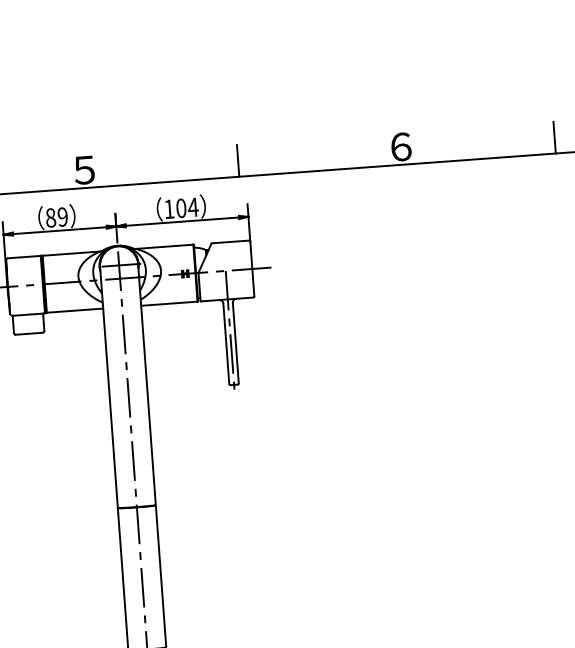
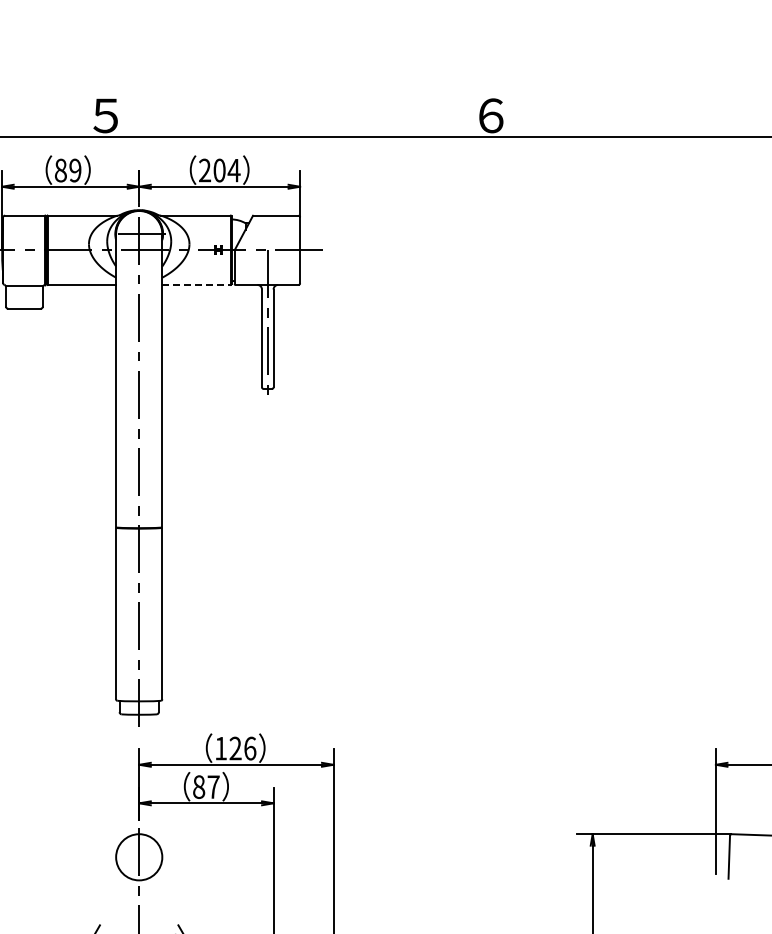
line: (554, 137) -> (677, 117), removed
line: (238, 160) -> (292, 117), removed
text: (169, 209) -> (205, 170), 104 -> 204
line: (170, 303) -> (197, 284), solid -> dashed

